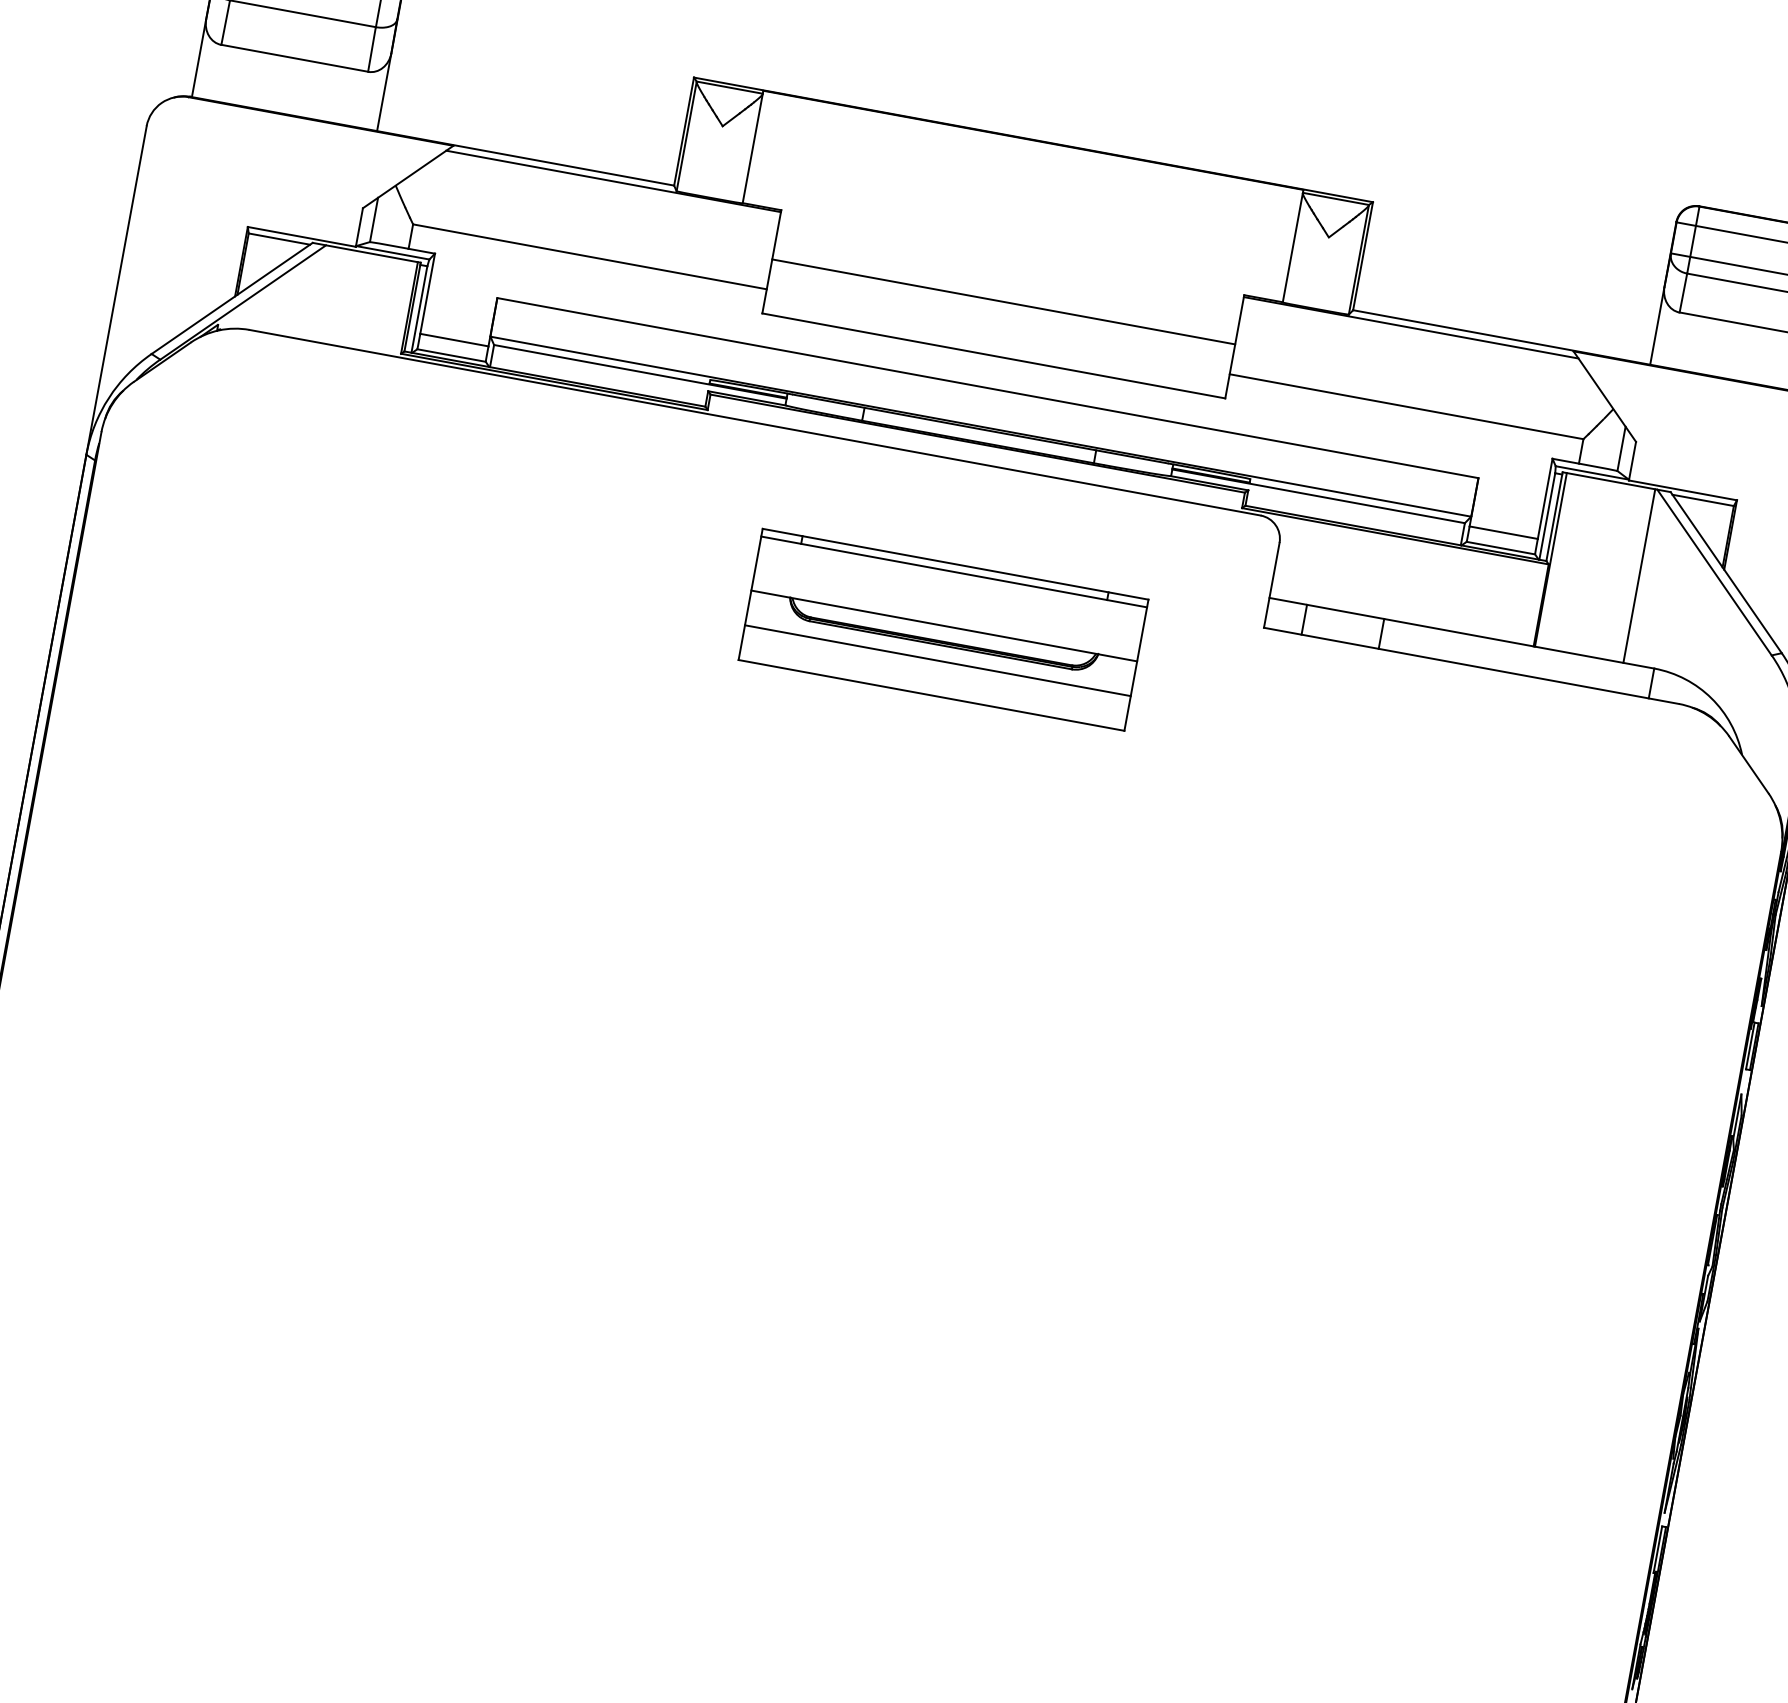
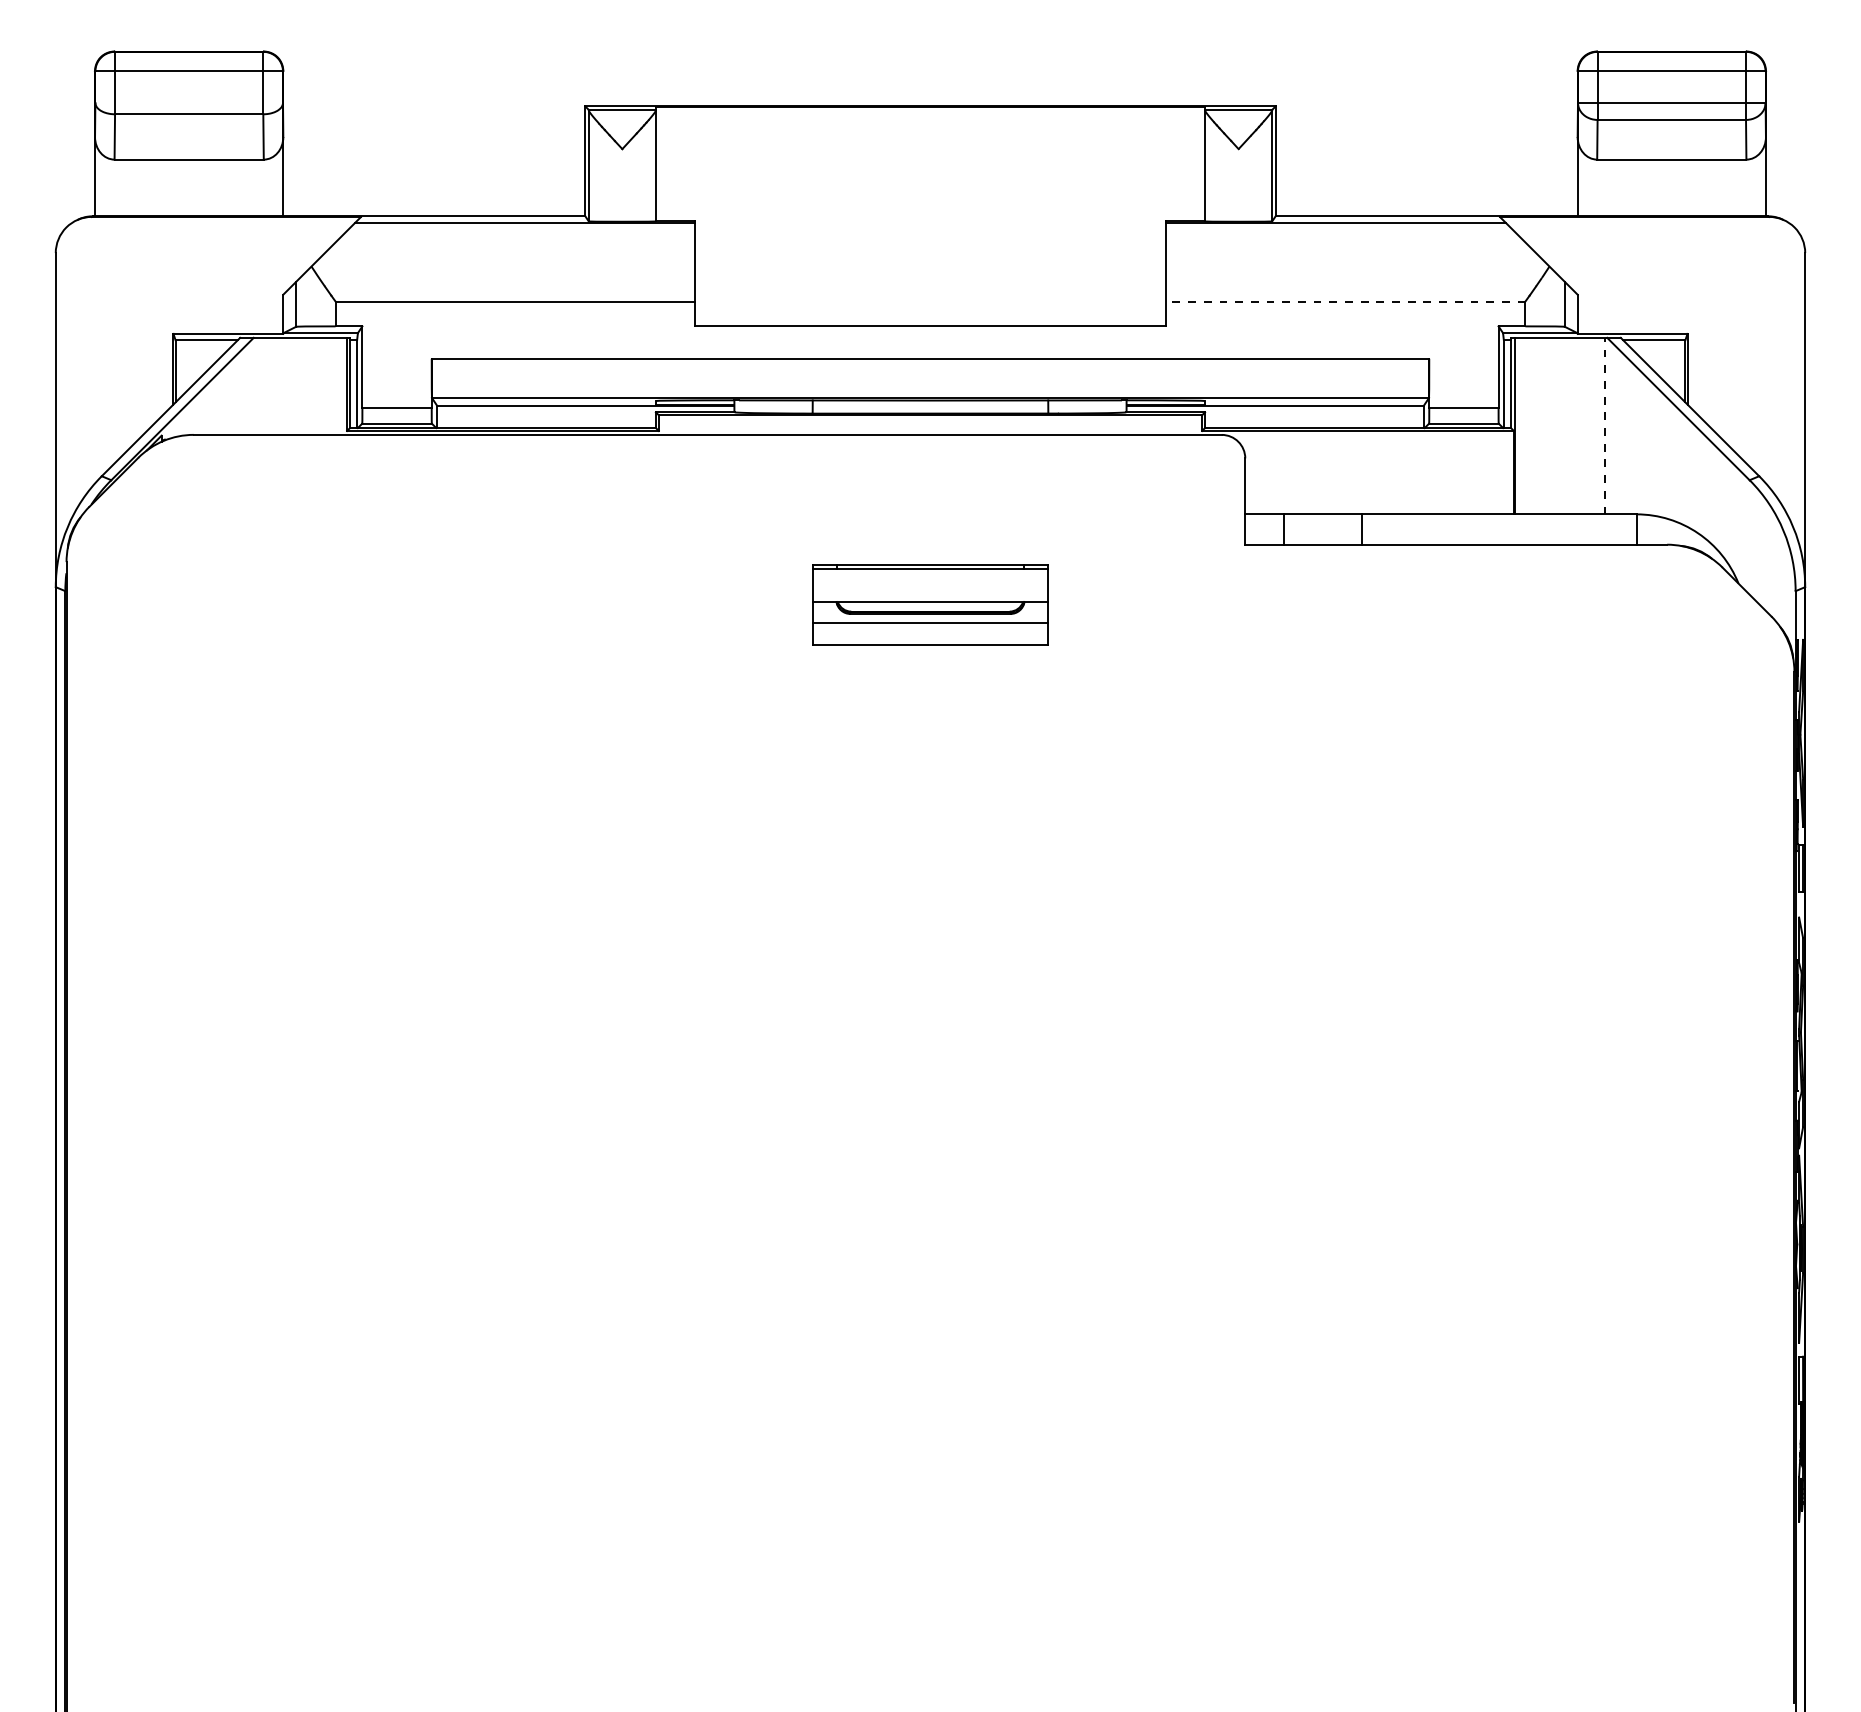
line: (1003, 302) -> (930, 271), removed
line: (1406, 406) -> (1345, 301), solid -> dashed
line: (1639, 575) -> (1605, 425), solid -> dashed
part: (943, 629) -> (930, 604), size x0.6

